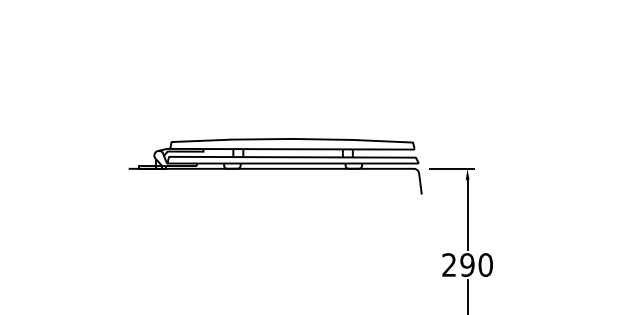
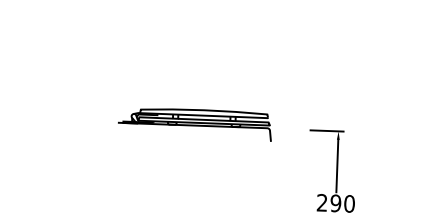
part: (275, 166) -> (194, 124), size x0.7

